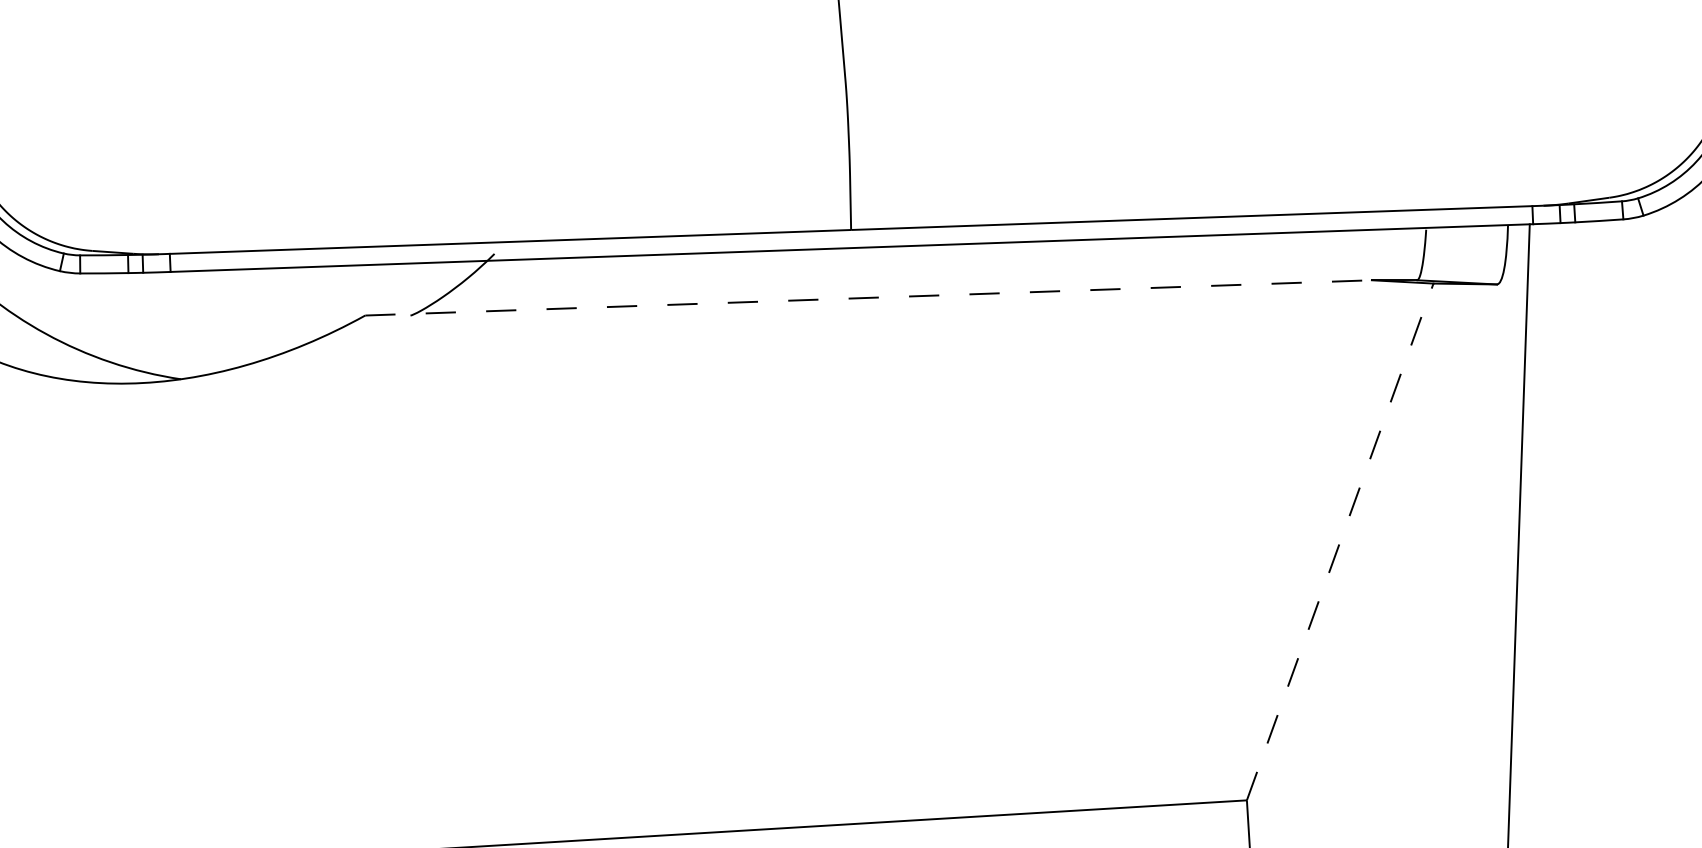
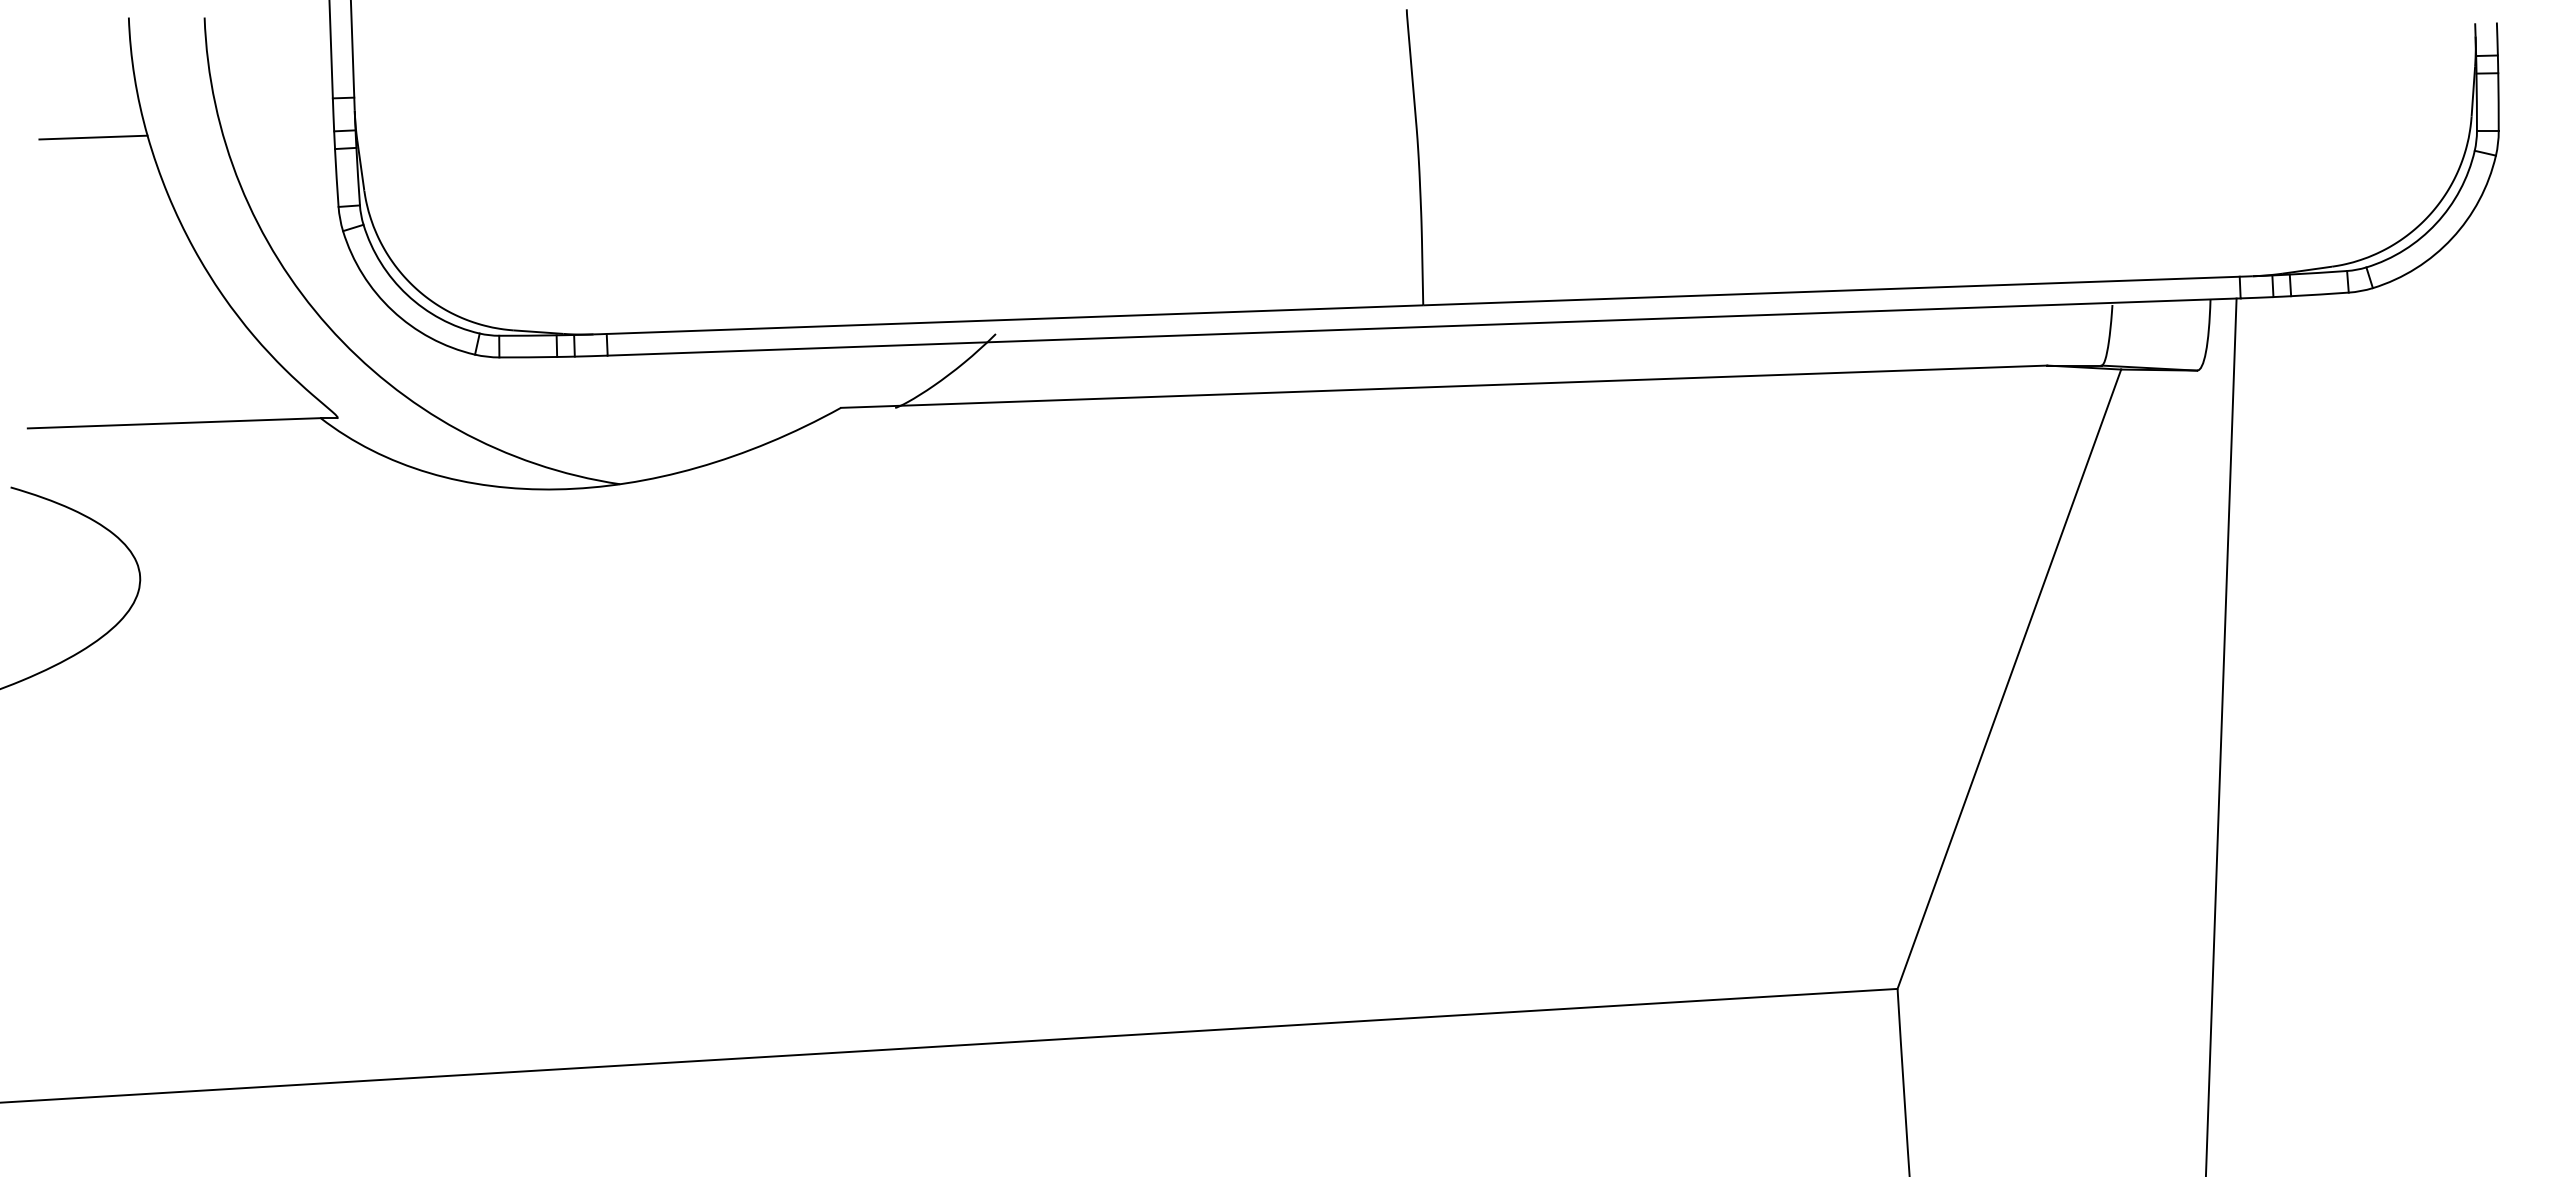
line: (868, 297) -> (1444, 386), dashed -> solid
line: (1340, 541) -> (2009, 678), dashed -> solid

